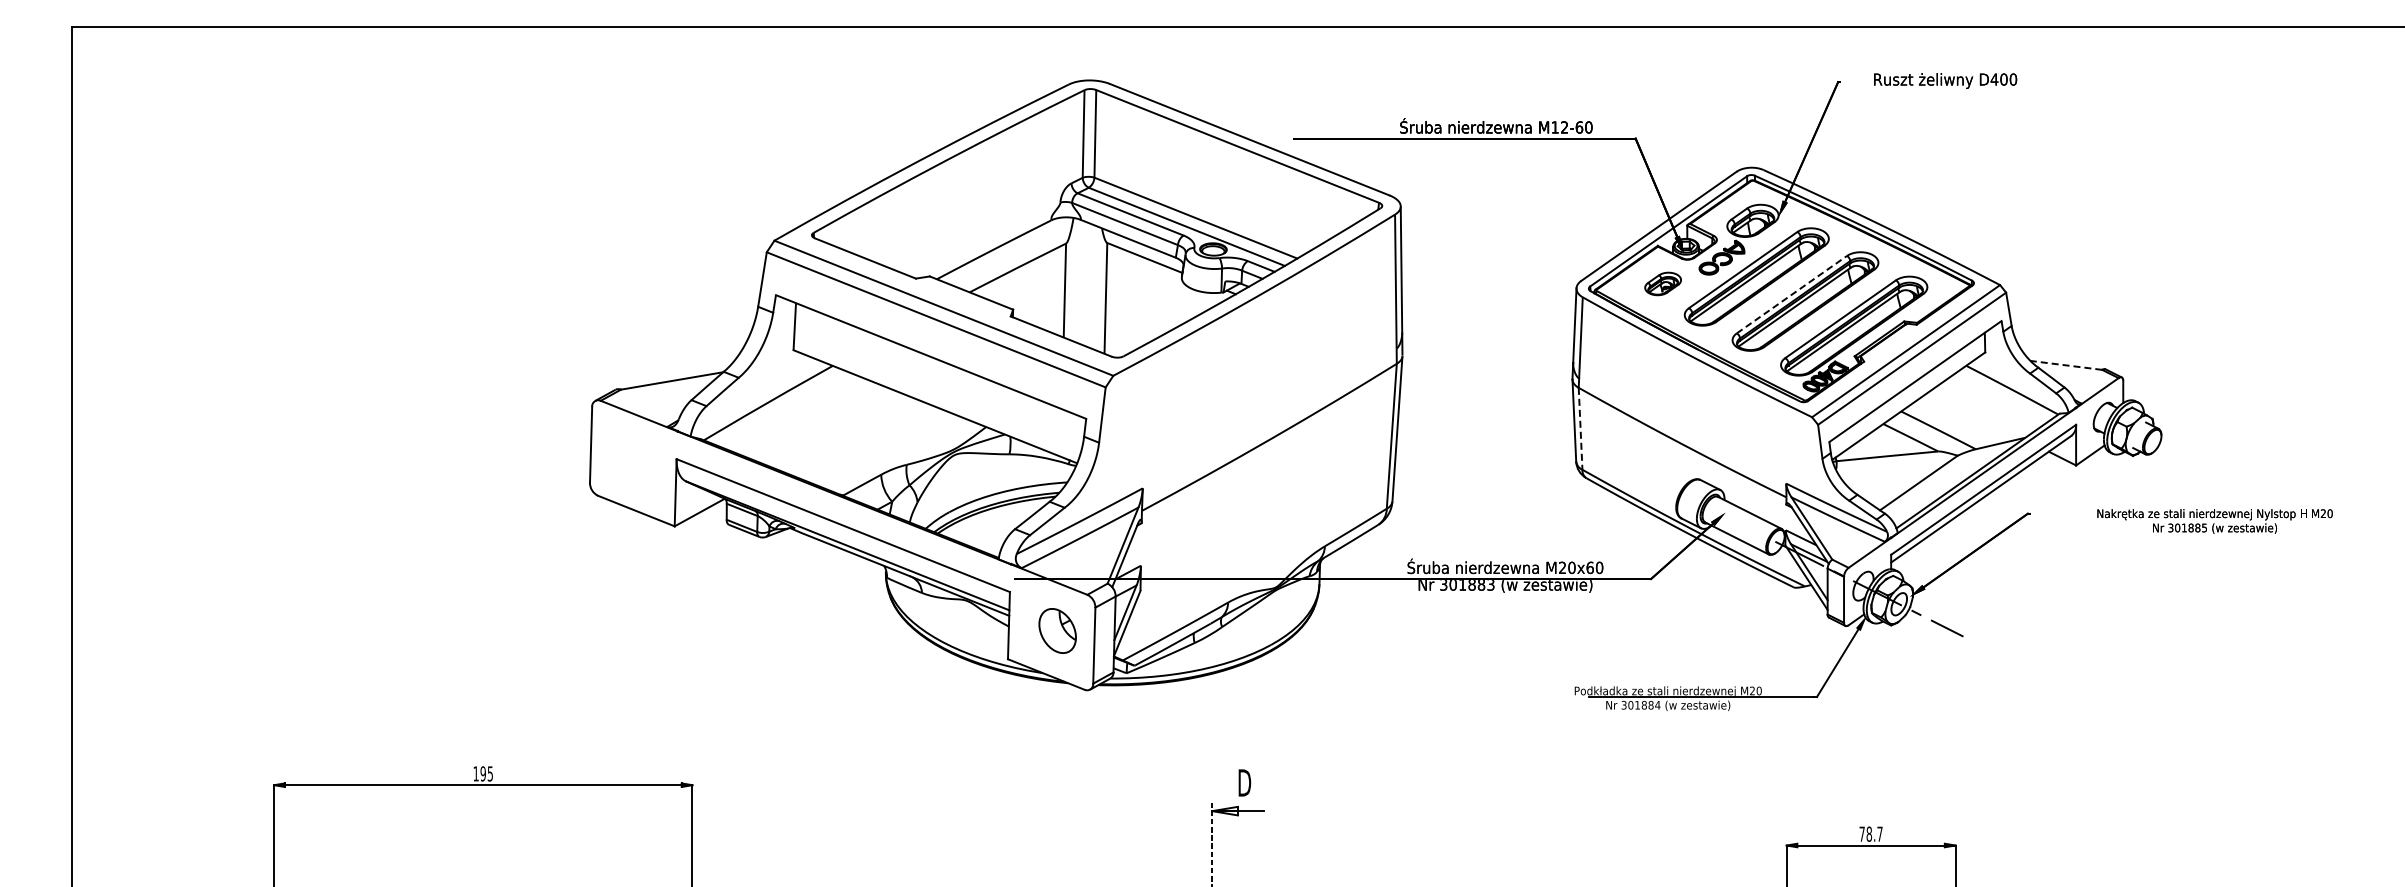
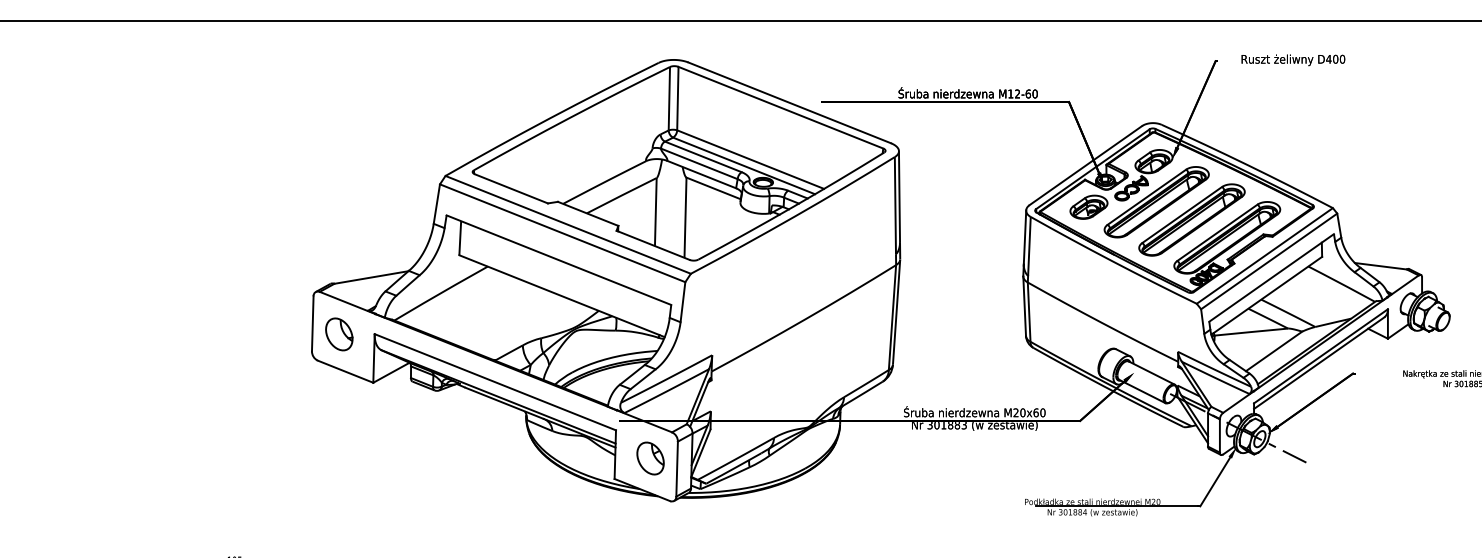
part: (1662, 283) -> (1088, 206), size x1.43
line: (1792, 294) -> (1182, 214), dashed -> solid
line: (2065, 365) -> (1380, 266), dashed -> solid
line: (1580, 427) -> (1029, 311), dashed -> solid
part: (627, 459) -> (339, 334), added

